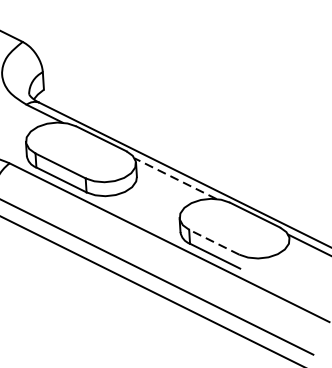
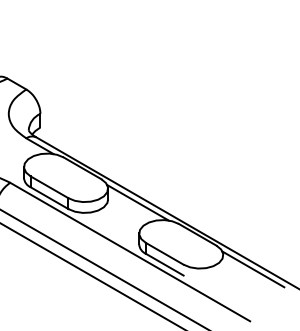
line: (174, 178) -> (137, 202), dashed -> solid
line: (213, 241) -> (164, 253), dashed -> solid

